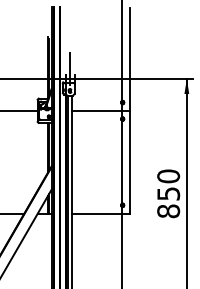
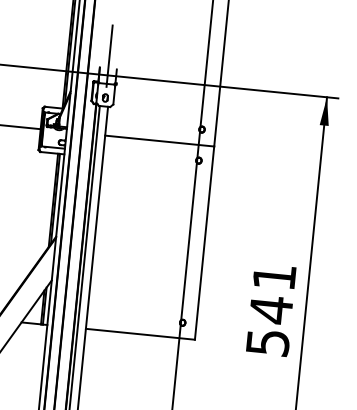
text: (168, 193) -> (271, 309), 850 -> 541

